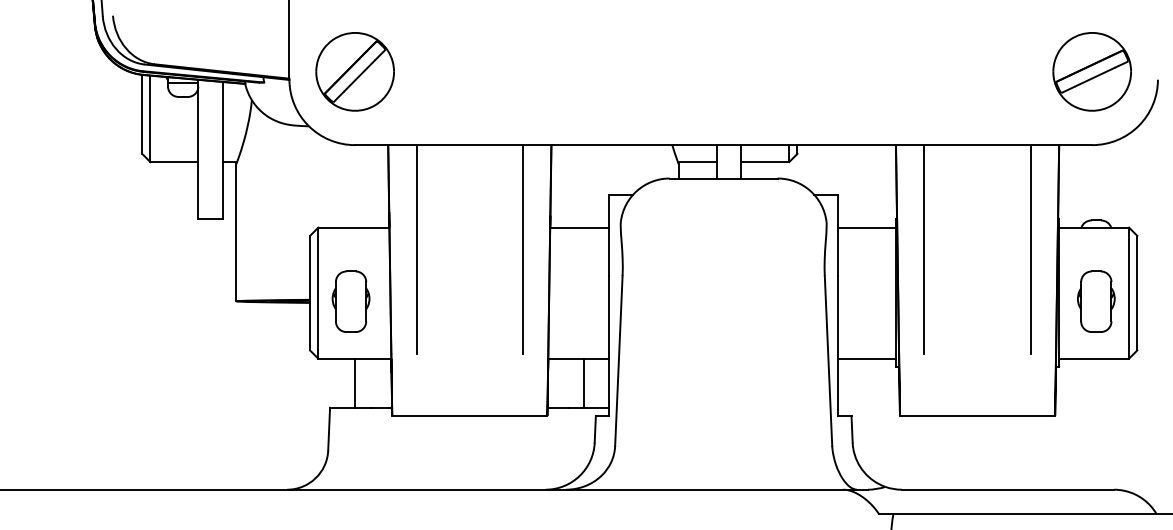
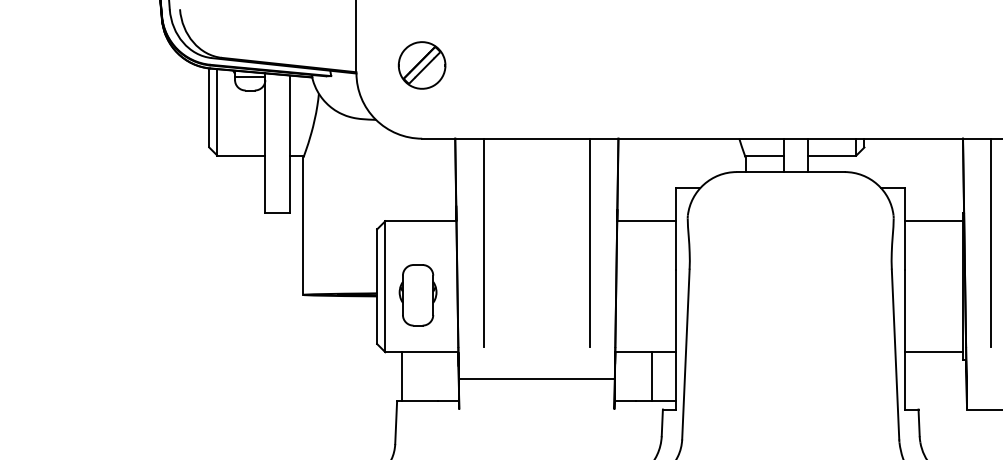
part: (354, 71) -> (421, 65), size x0.6
line: (355, 382) -> (402, 376), moved
line: (469, 416) -> (536, 379), moved

